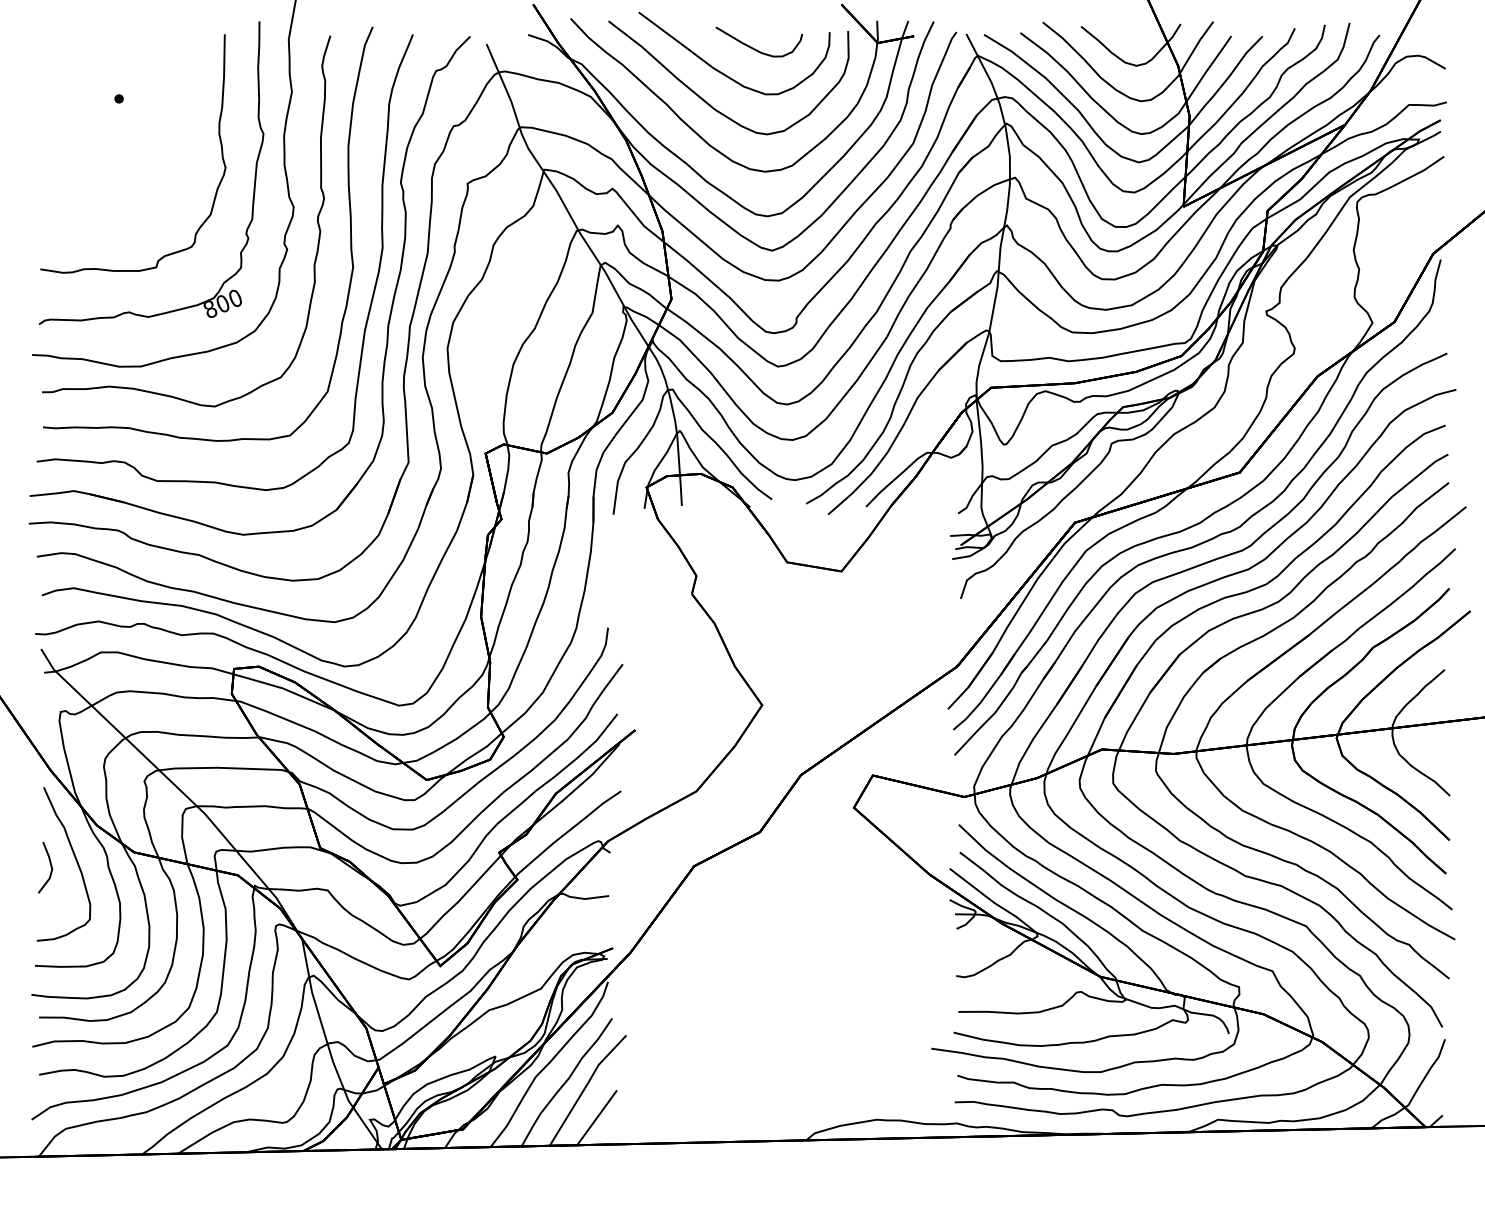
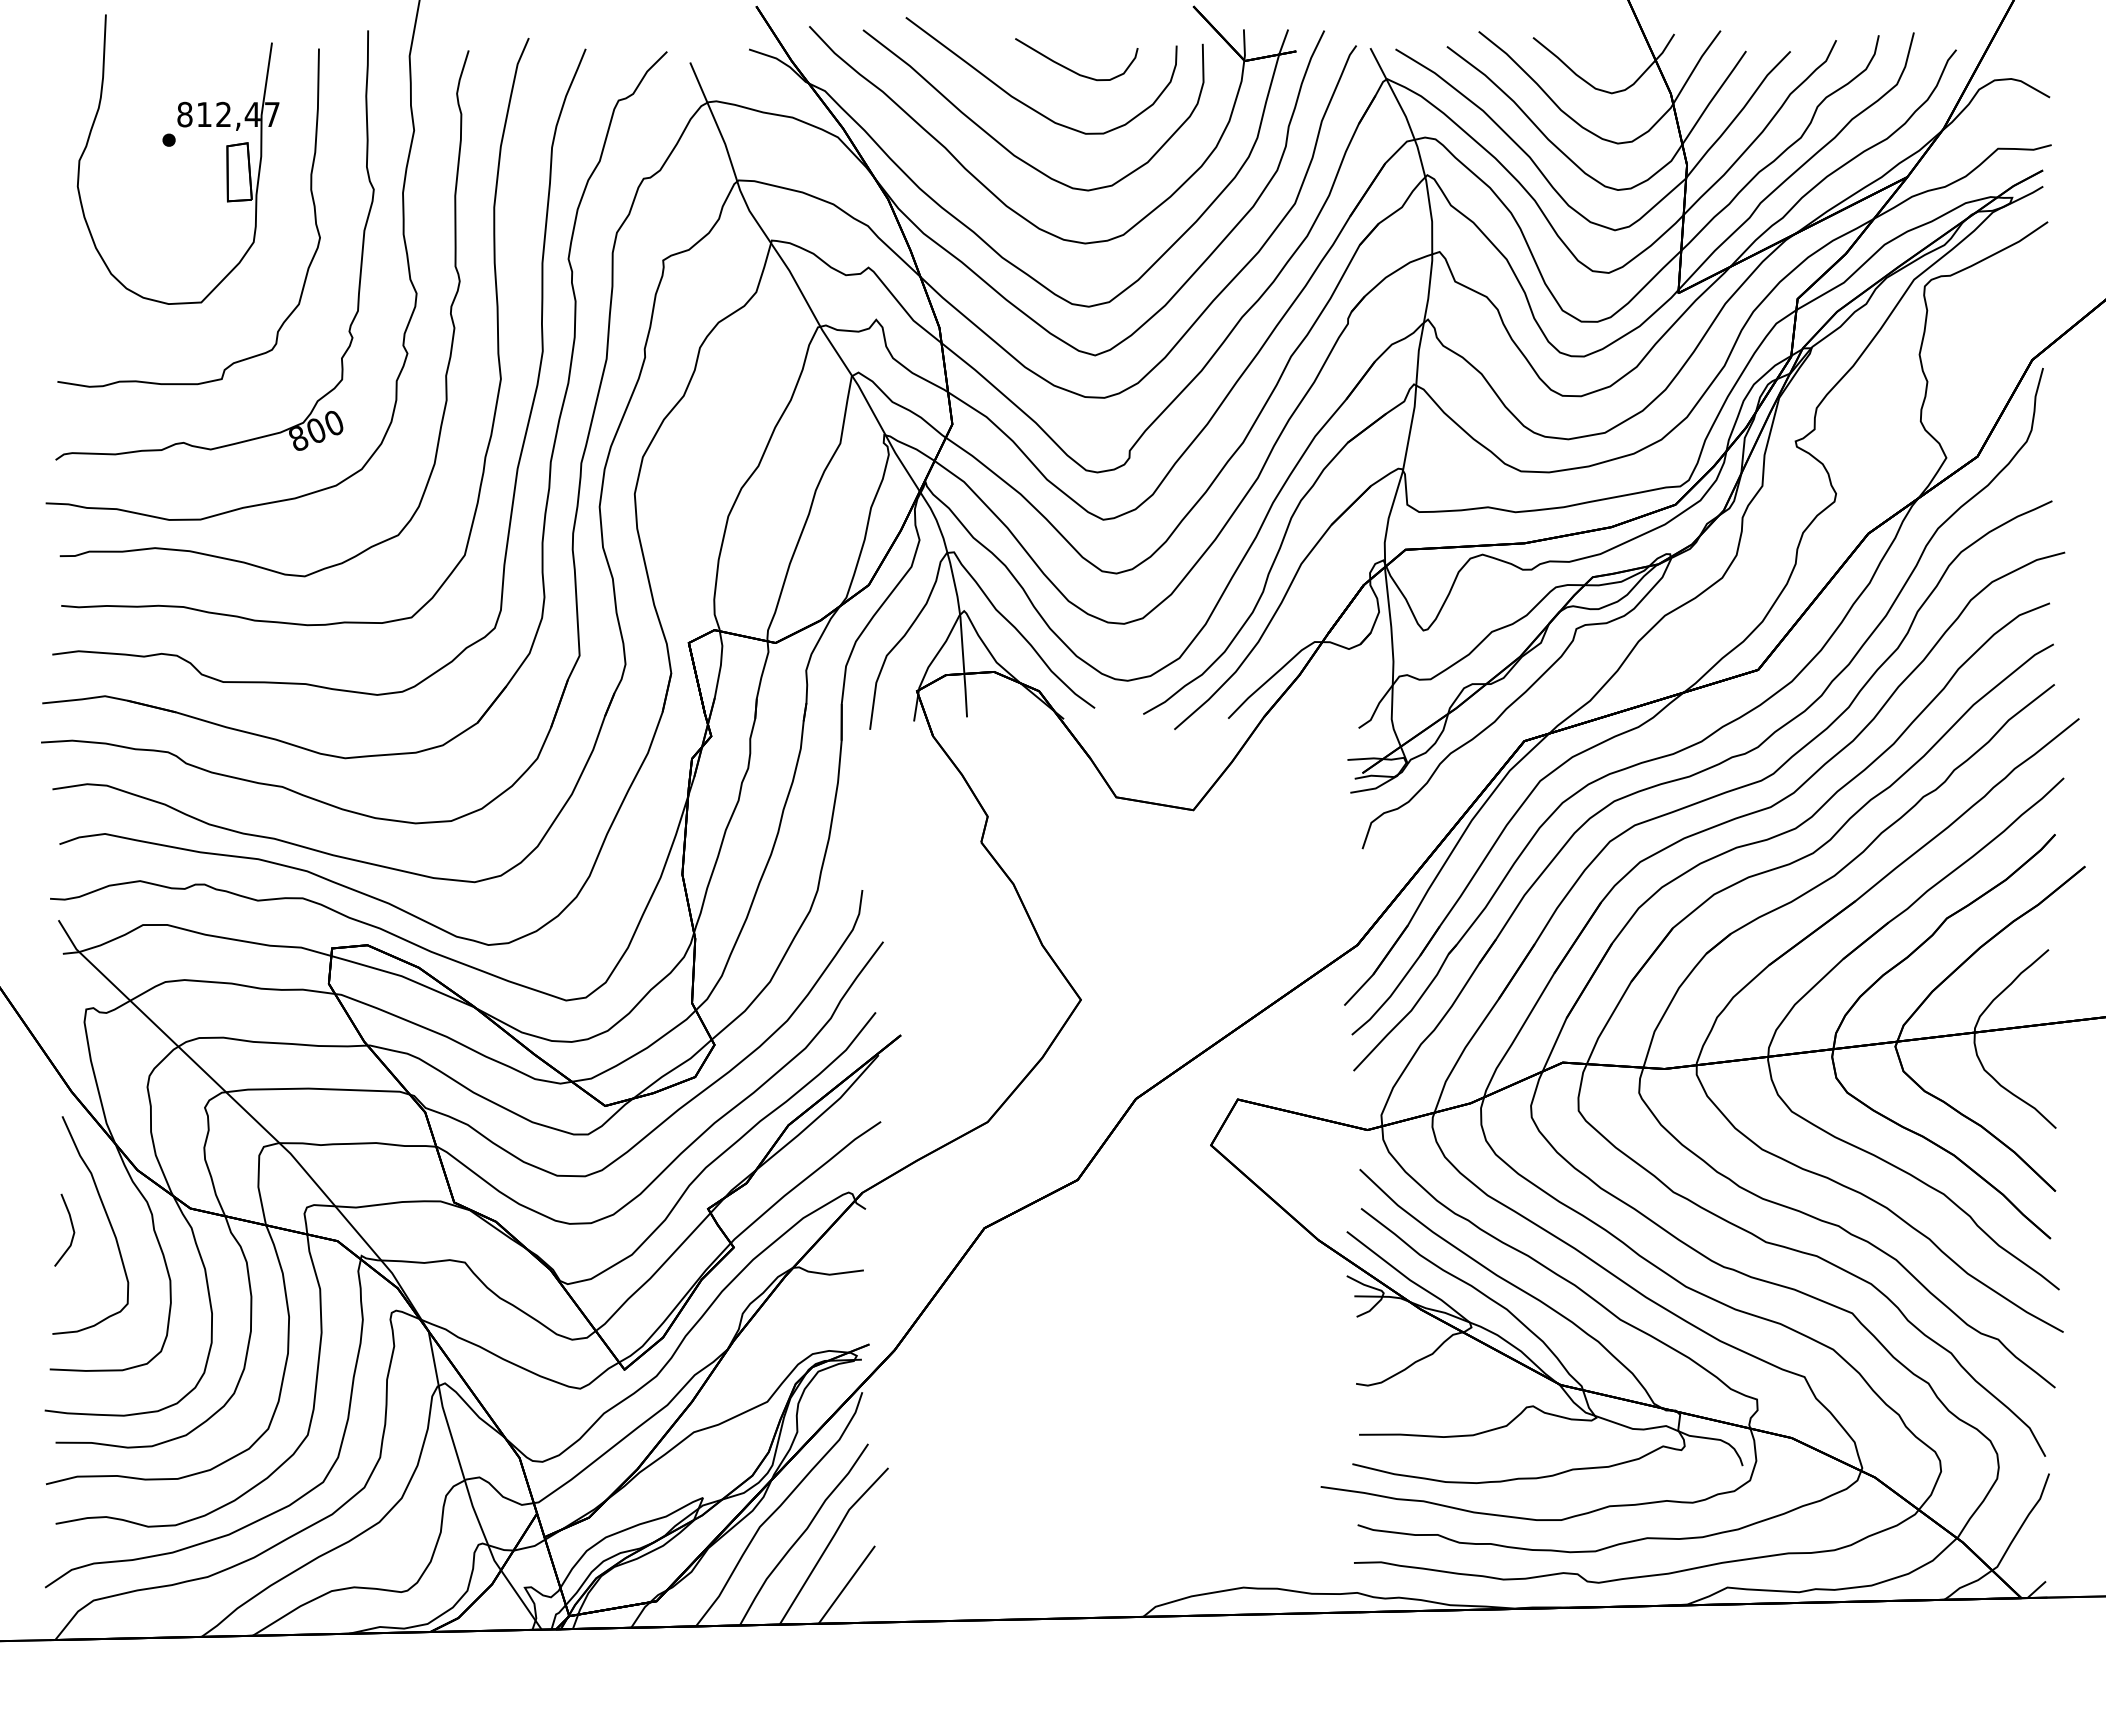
part: (127, 89) -> (180, 126), added

